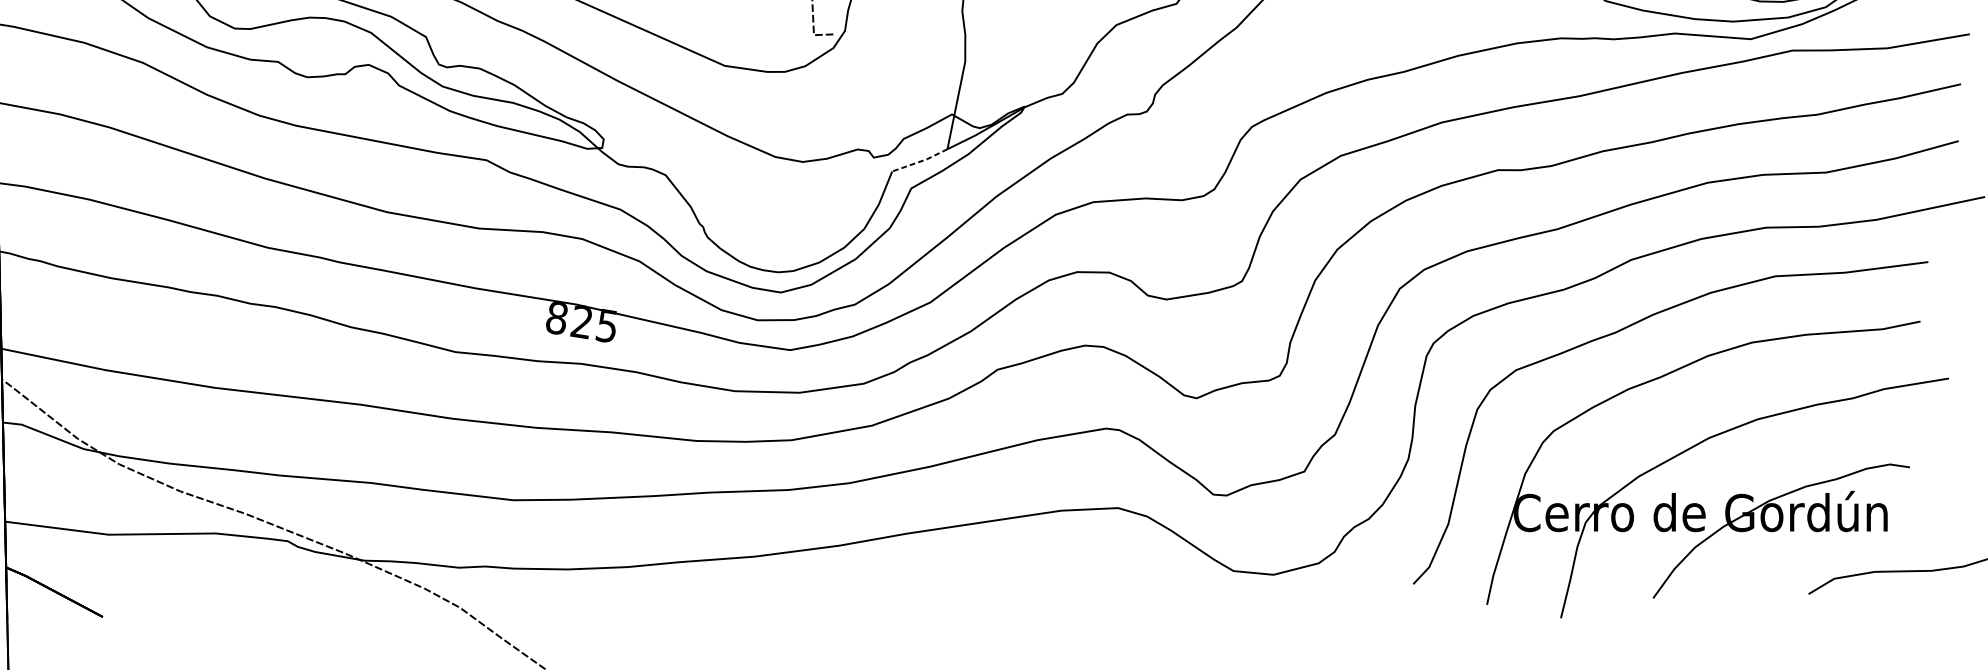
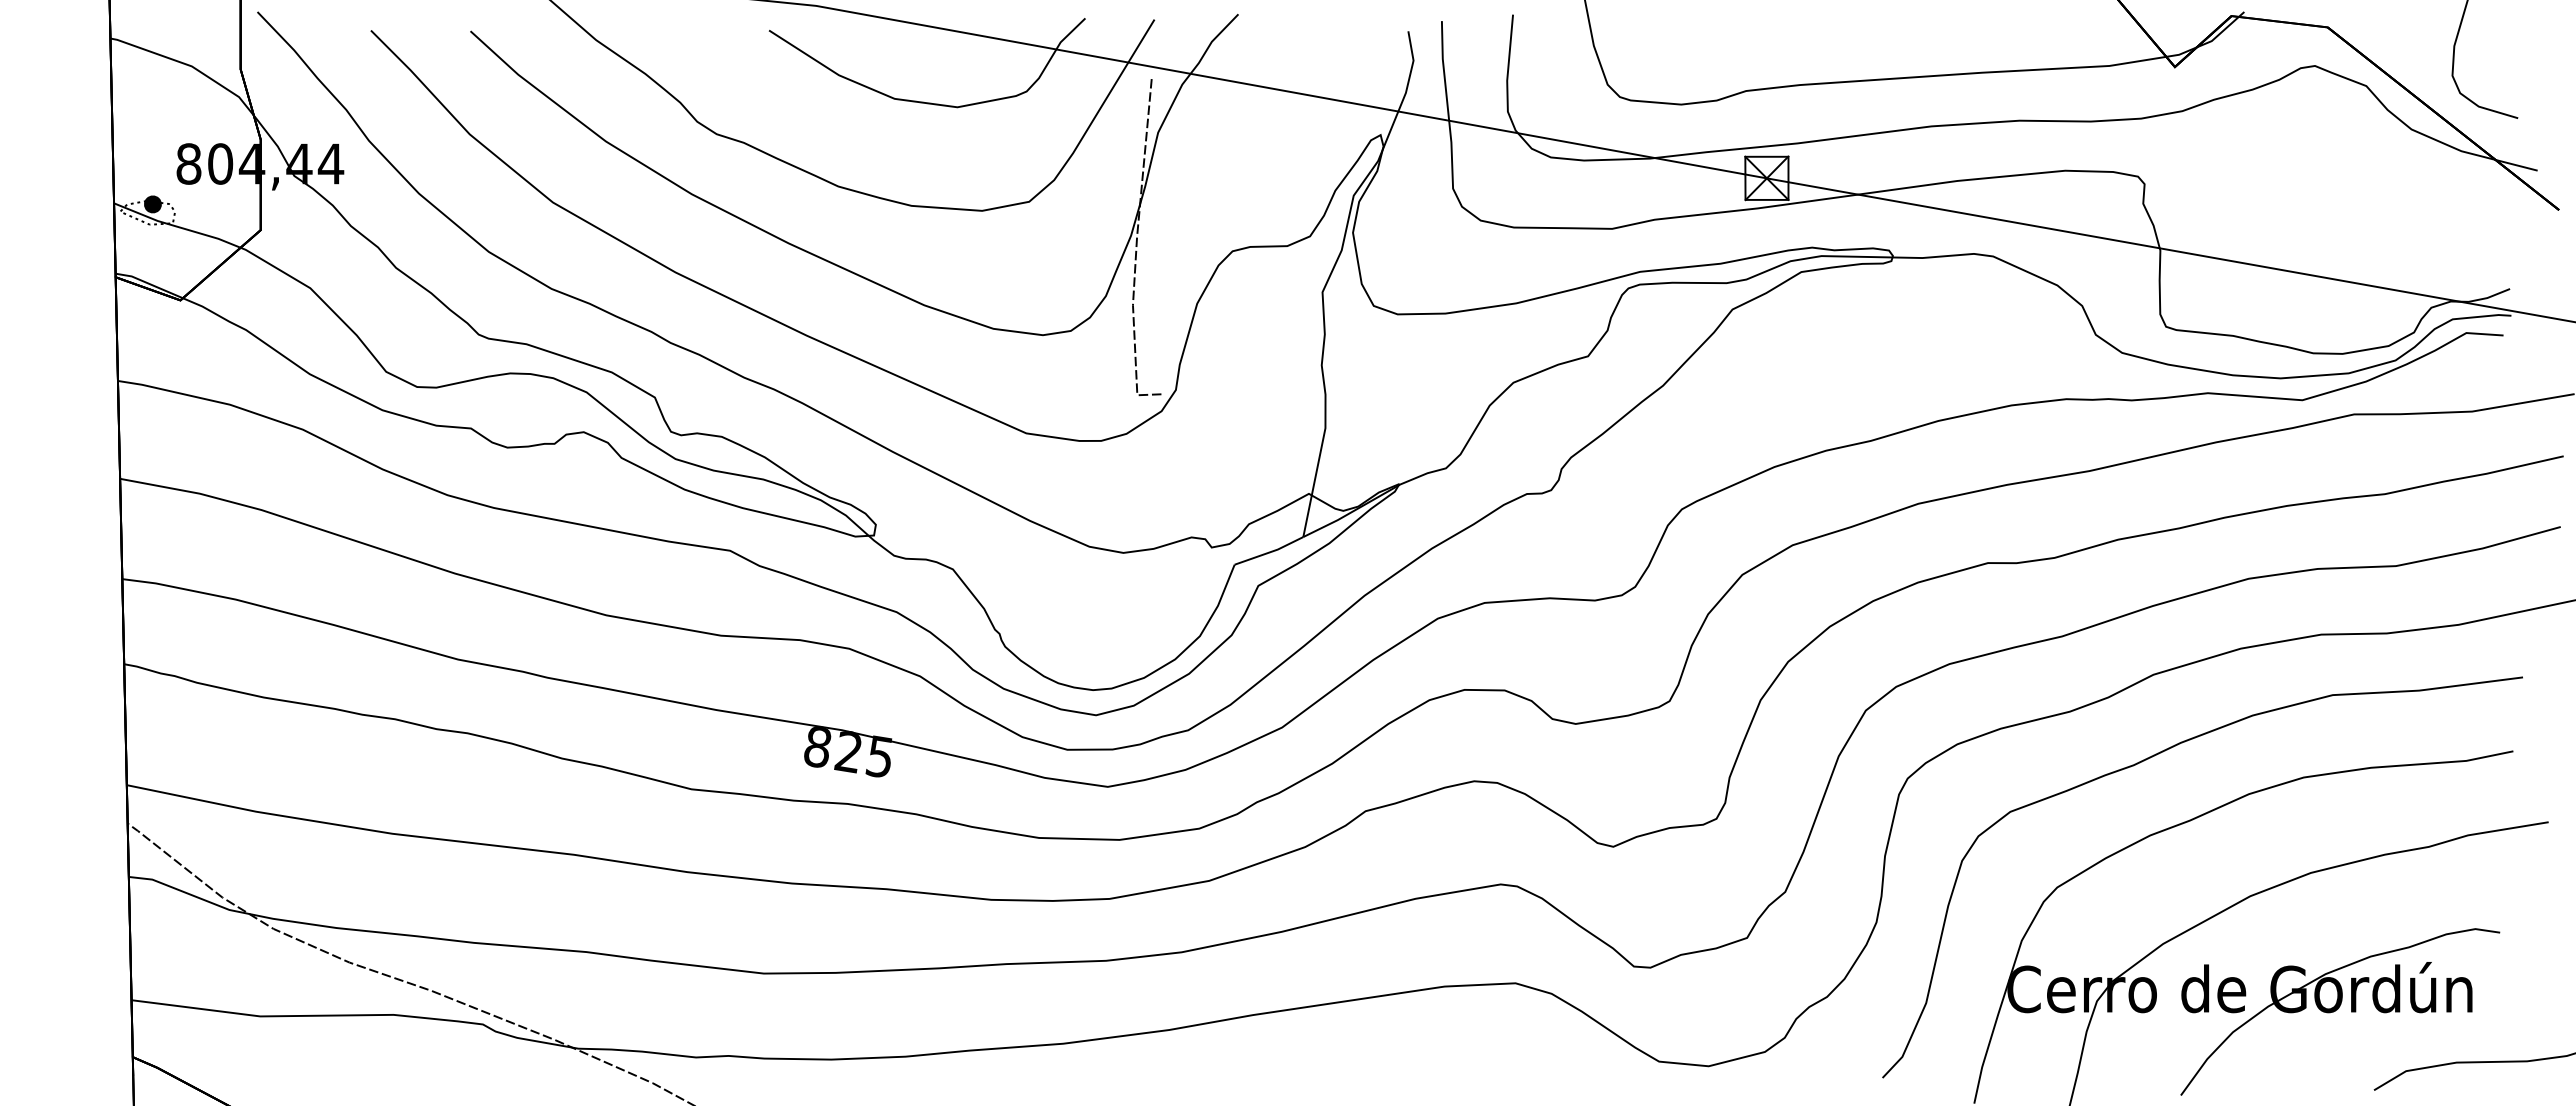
line: (921, 161) -> (1270, 552), dashed -> solid

